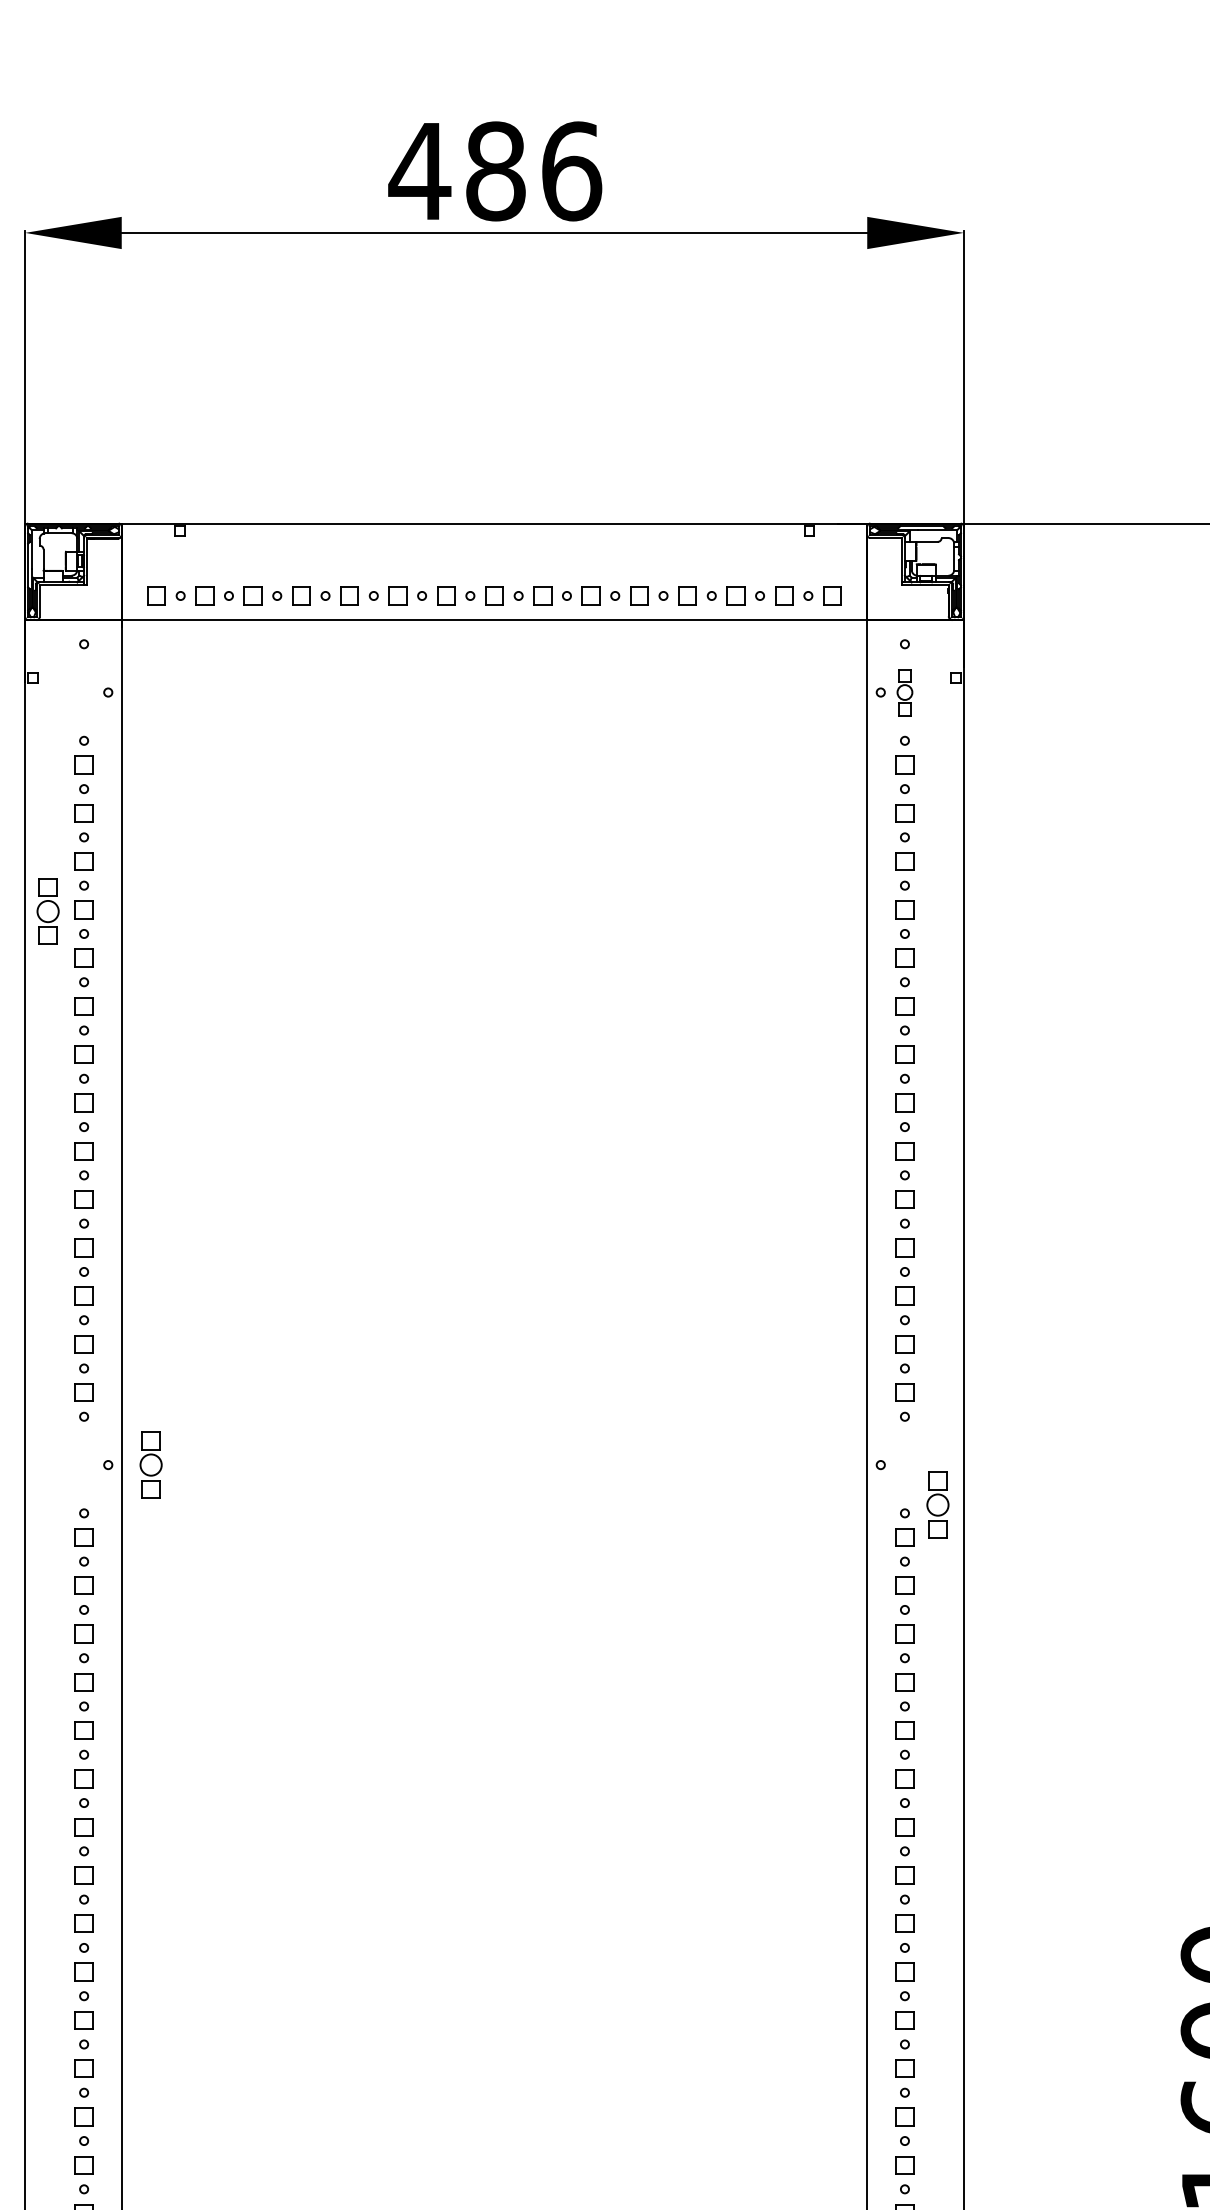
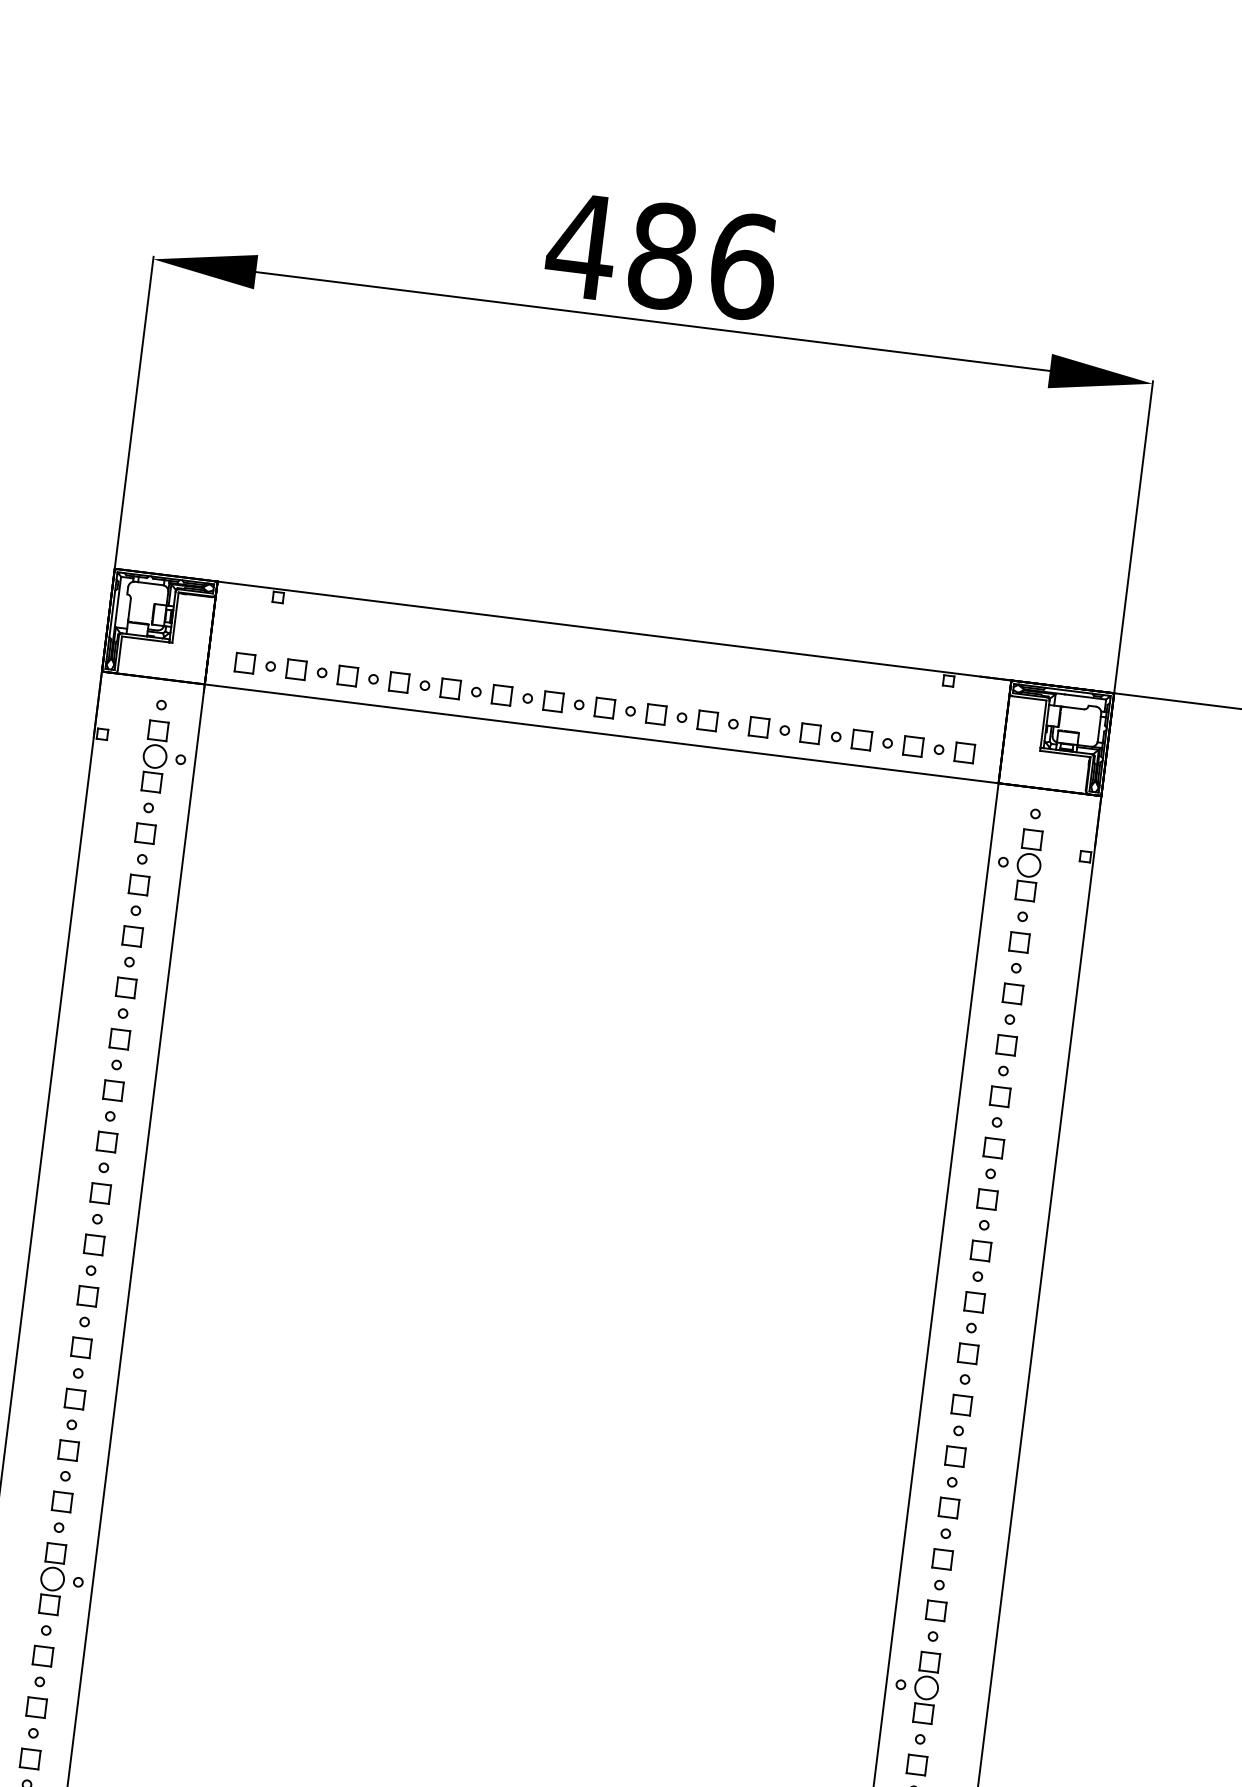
part: (904, 692) -> (1028, 865), size x1.43
part: (47, 911) -> (154, 756), moved
part: (150, 1464) -> (52, 1578), moved
part: (937, 1504) -> (926, 1687), moved

